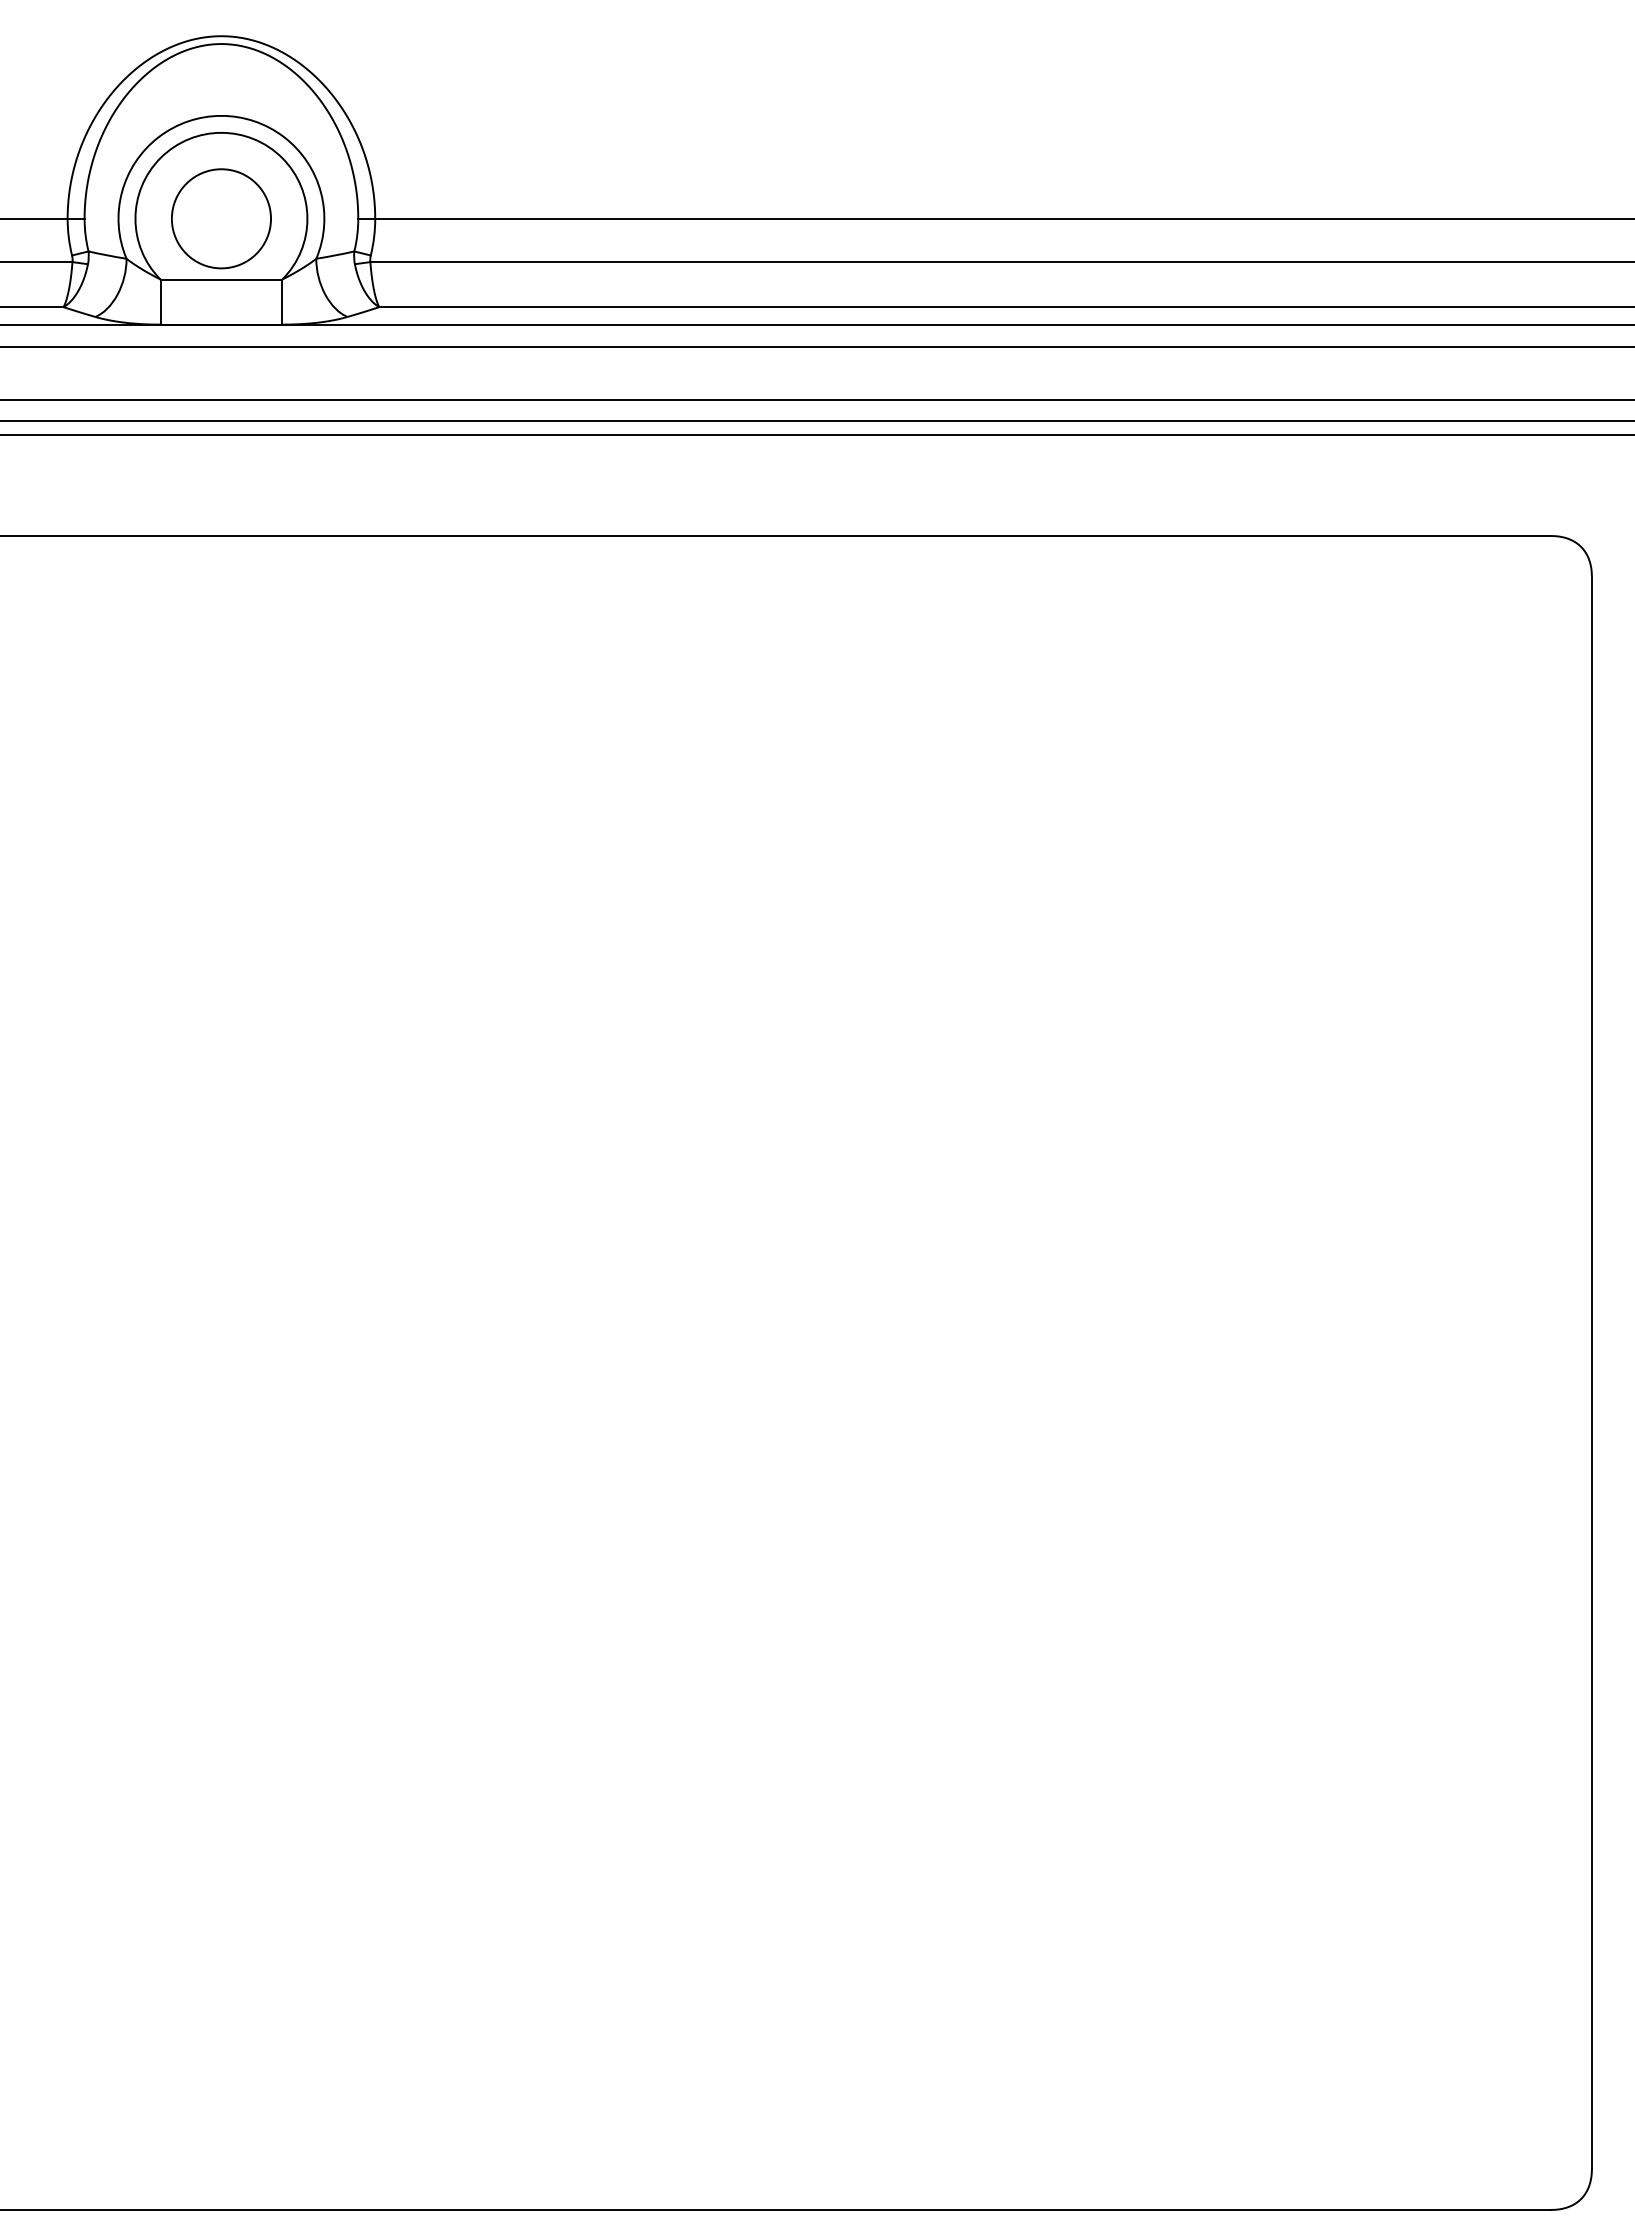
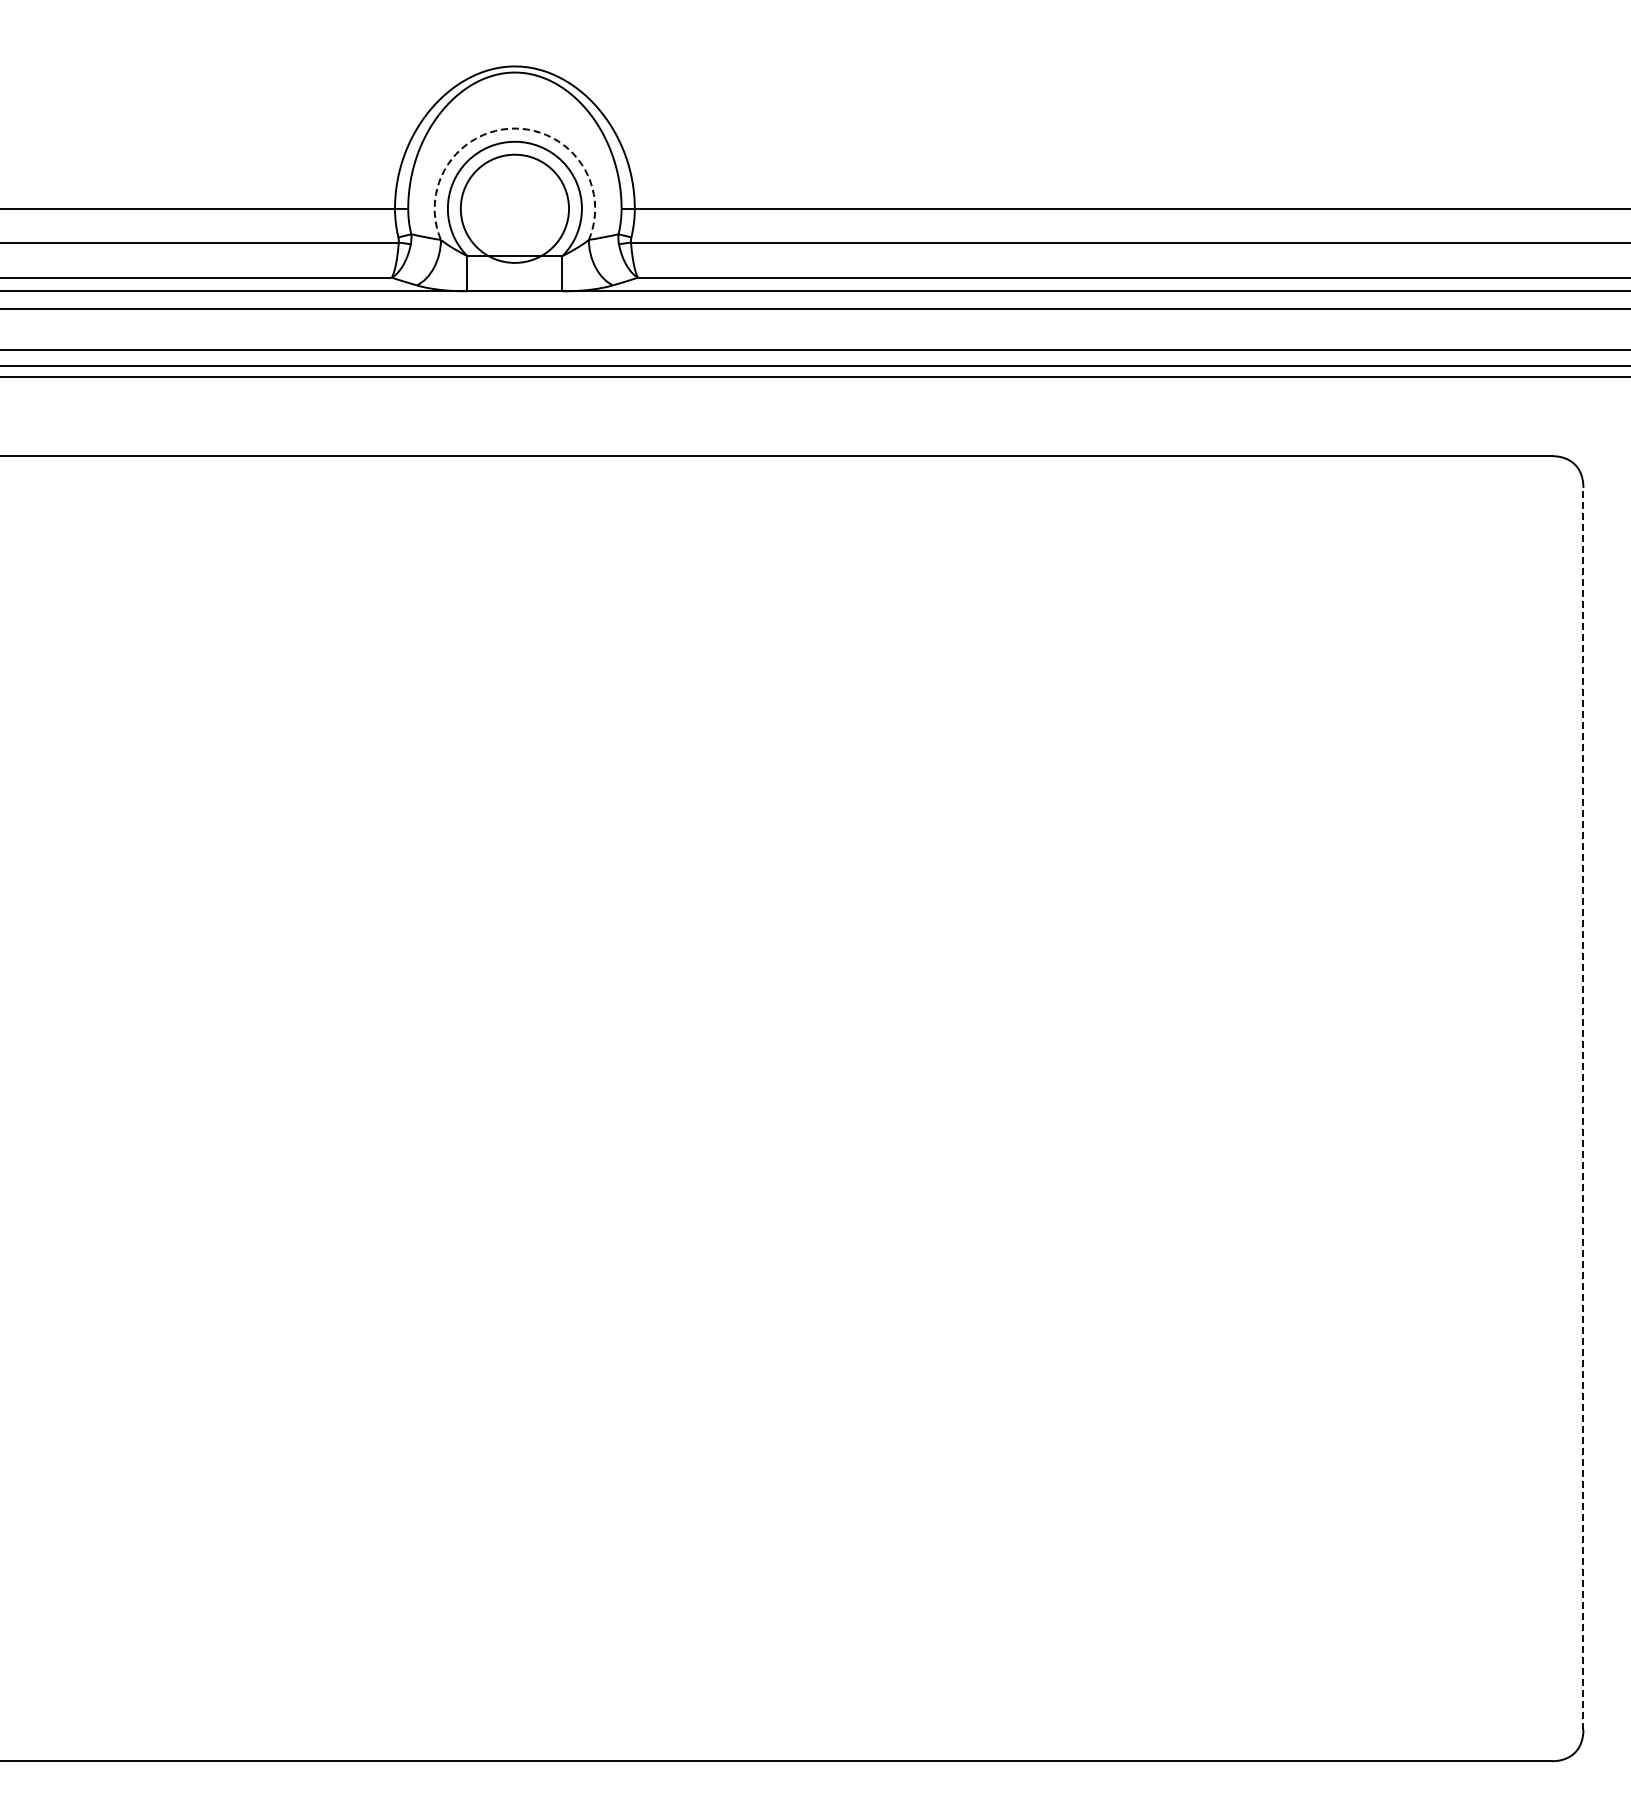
arc: (220, 115) -> (514, 128), solid -> dashed
circle: (220, 218) -> (514, 208), size x1.4
line: (1592, 1372) -> (1583, 1108), solid -> dashed

